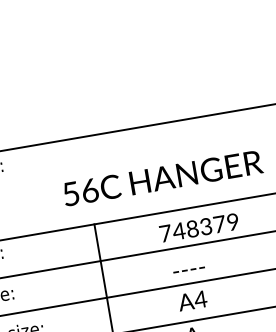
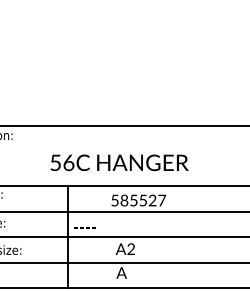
text: (199, 227) -> (138, 200), 748379 -> 585527
text: (188, 269) -> (84, 227), moved
text: (199, 298) -> (130, 248), A4 -> A2

